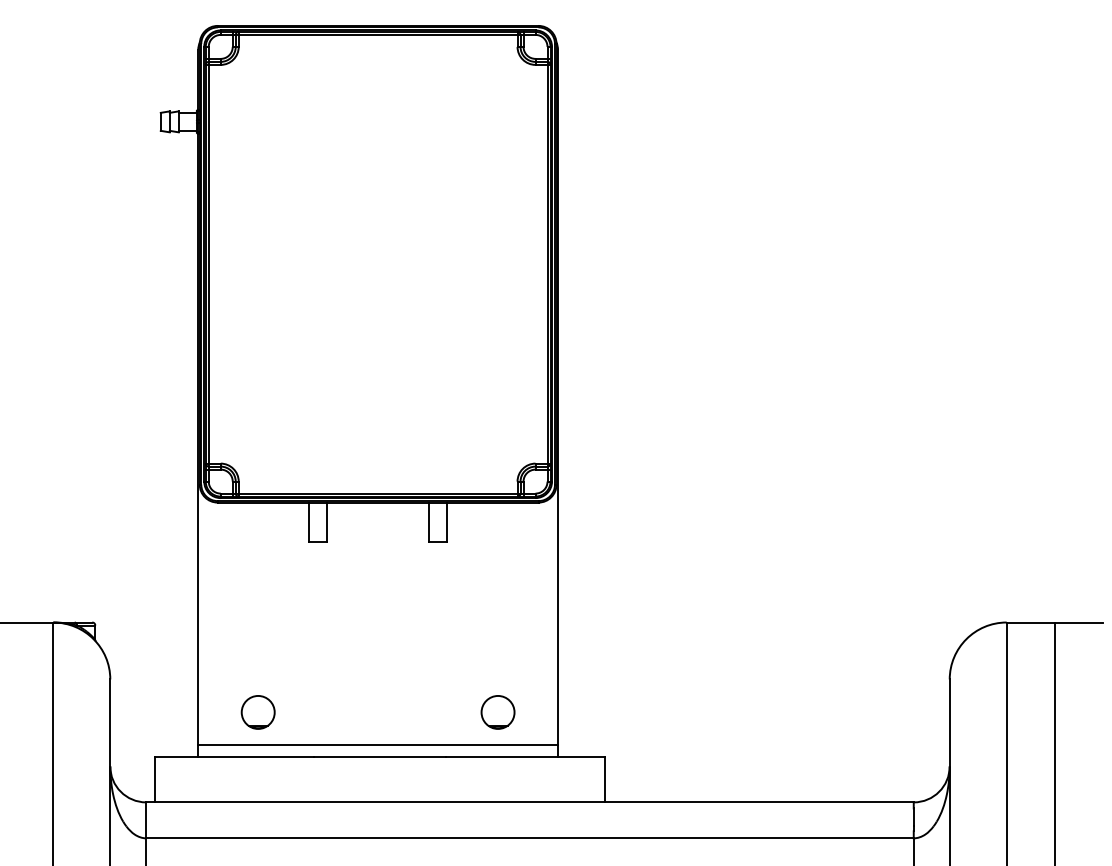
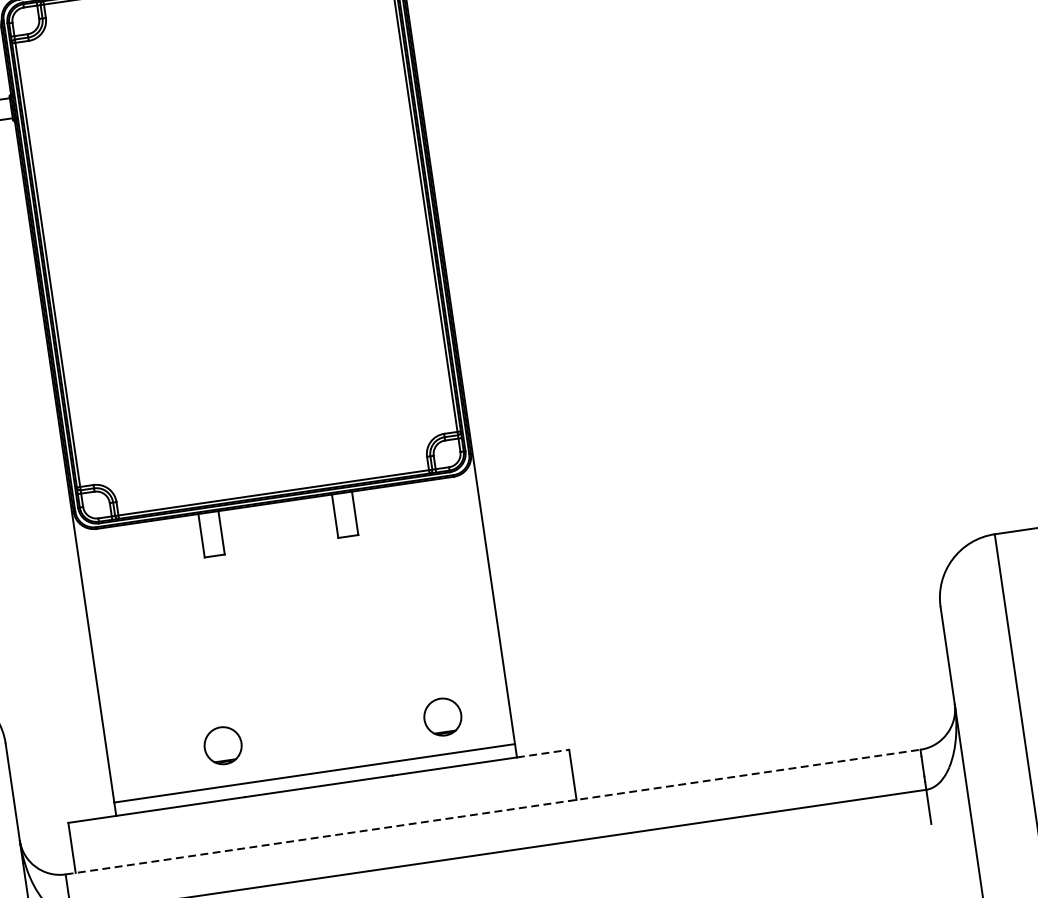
part: (257, 712) -> (222, 745), moved
line: (581, 757) -> (543, 753), solid -> dashed
line: (530, 802) -> (493, 812), solid -> dashed

